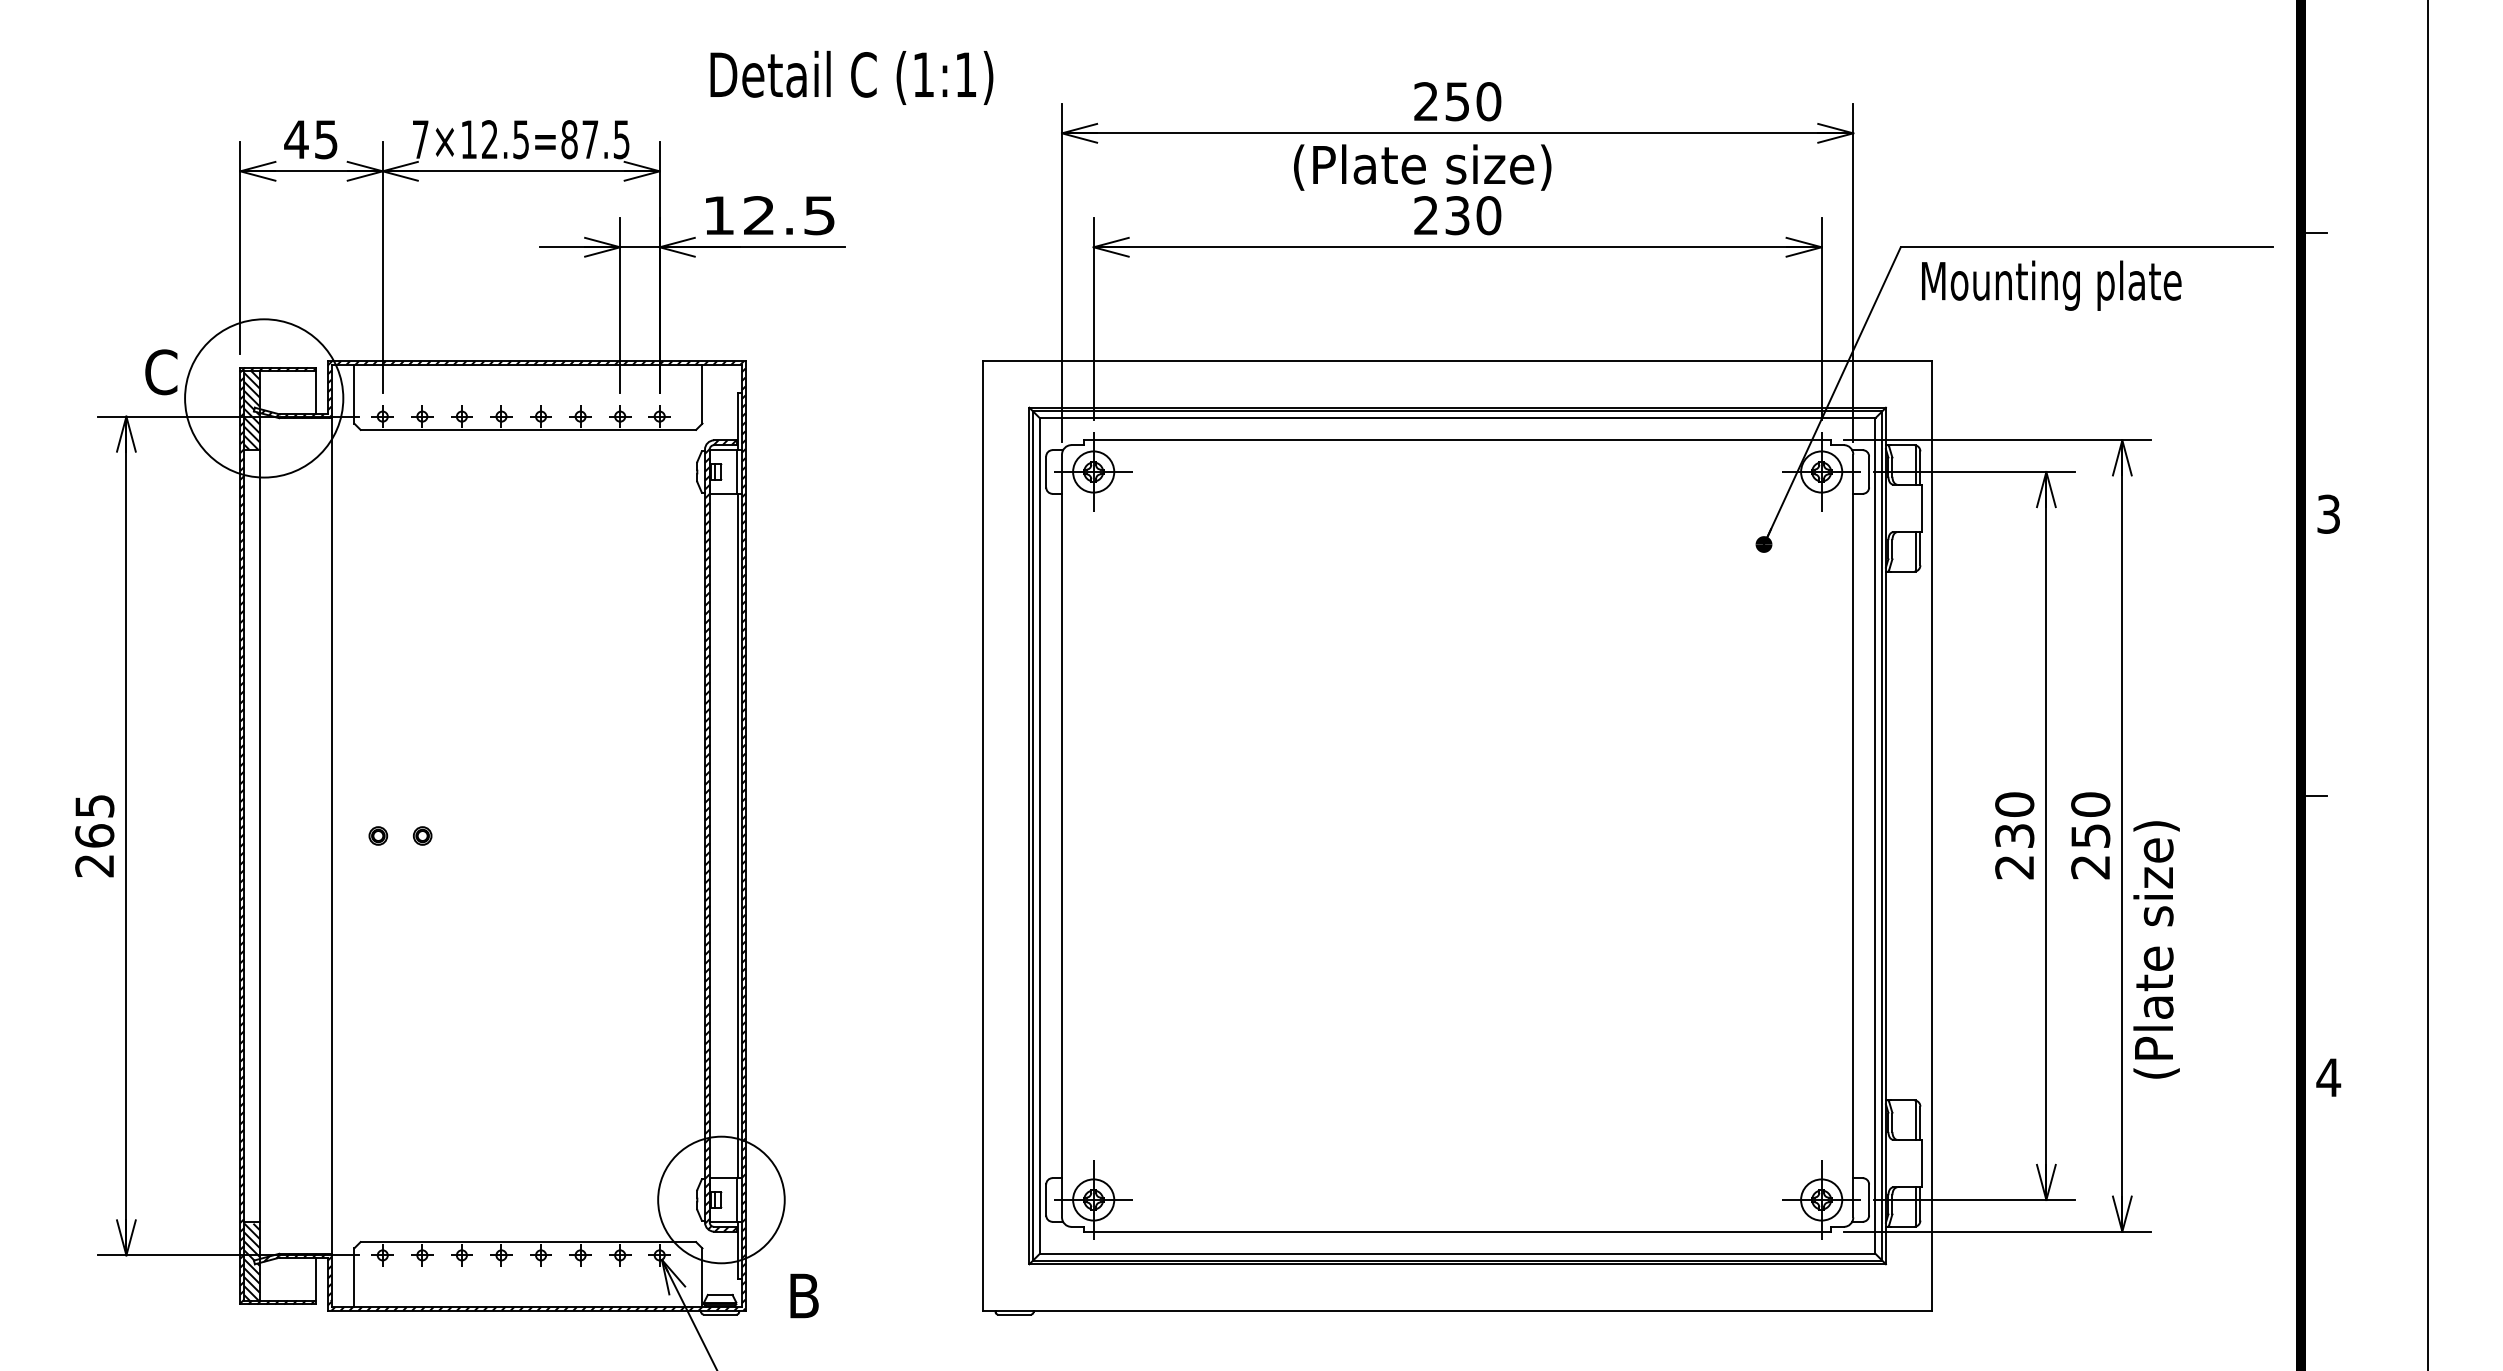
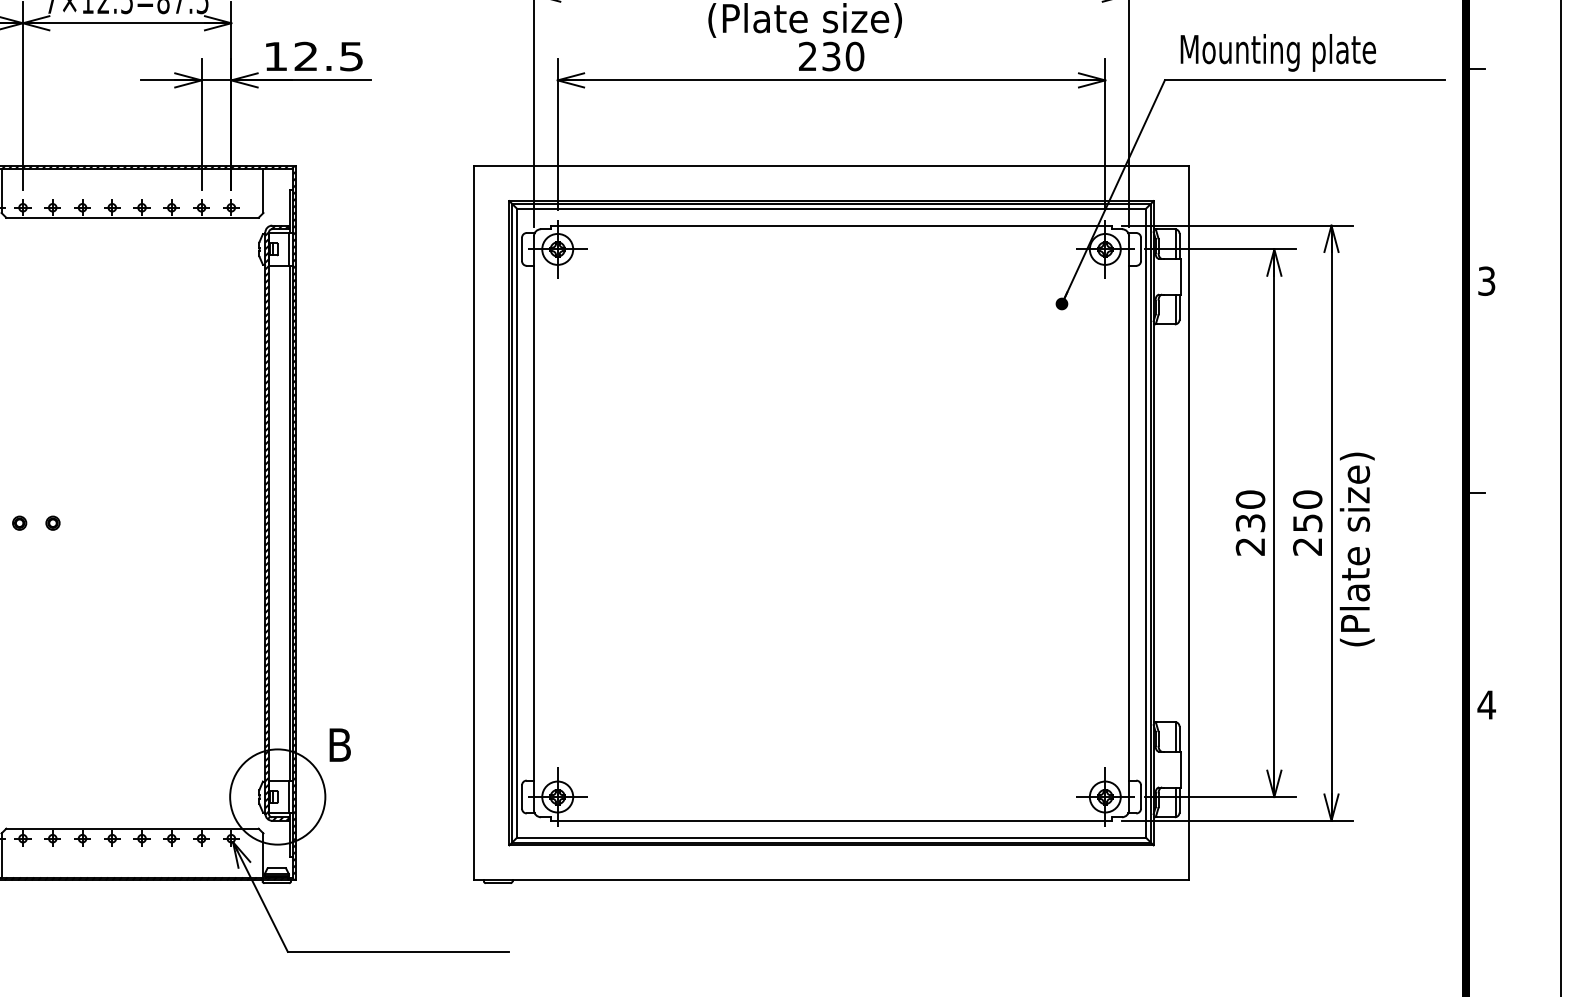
text: (2051, 285) -> (1278, 52), moved
text: (2156, 949) -> (1357, 549), moved
text: (804, 1295) -> (340, 744), moved

